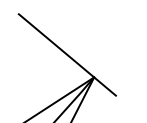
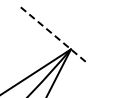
line: (66, 55) -> (52, 34), solid -> dashed

